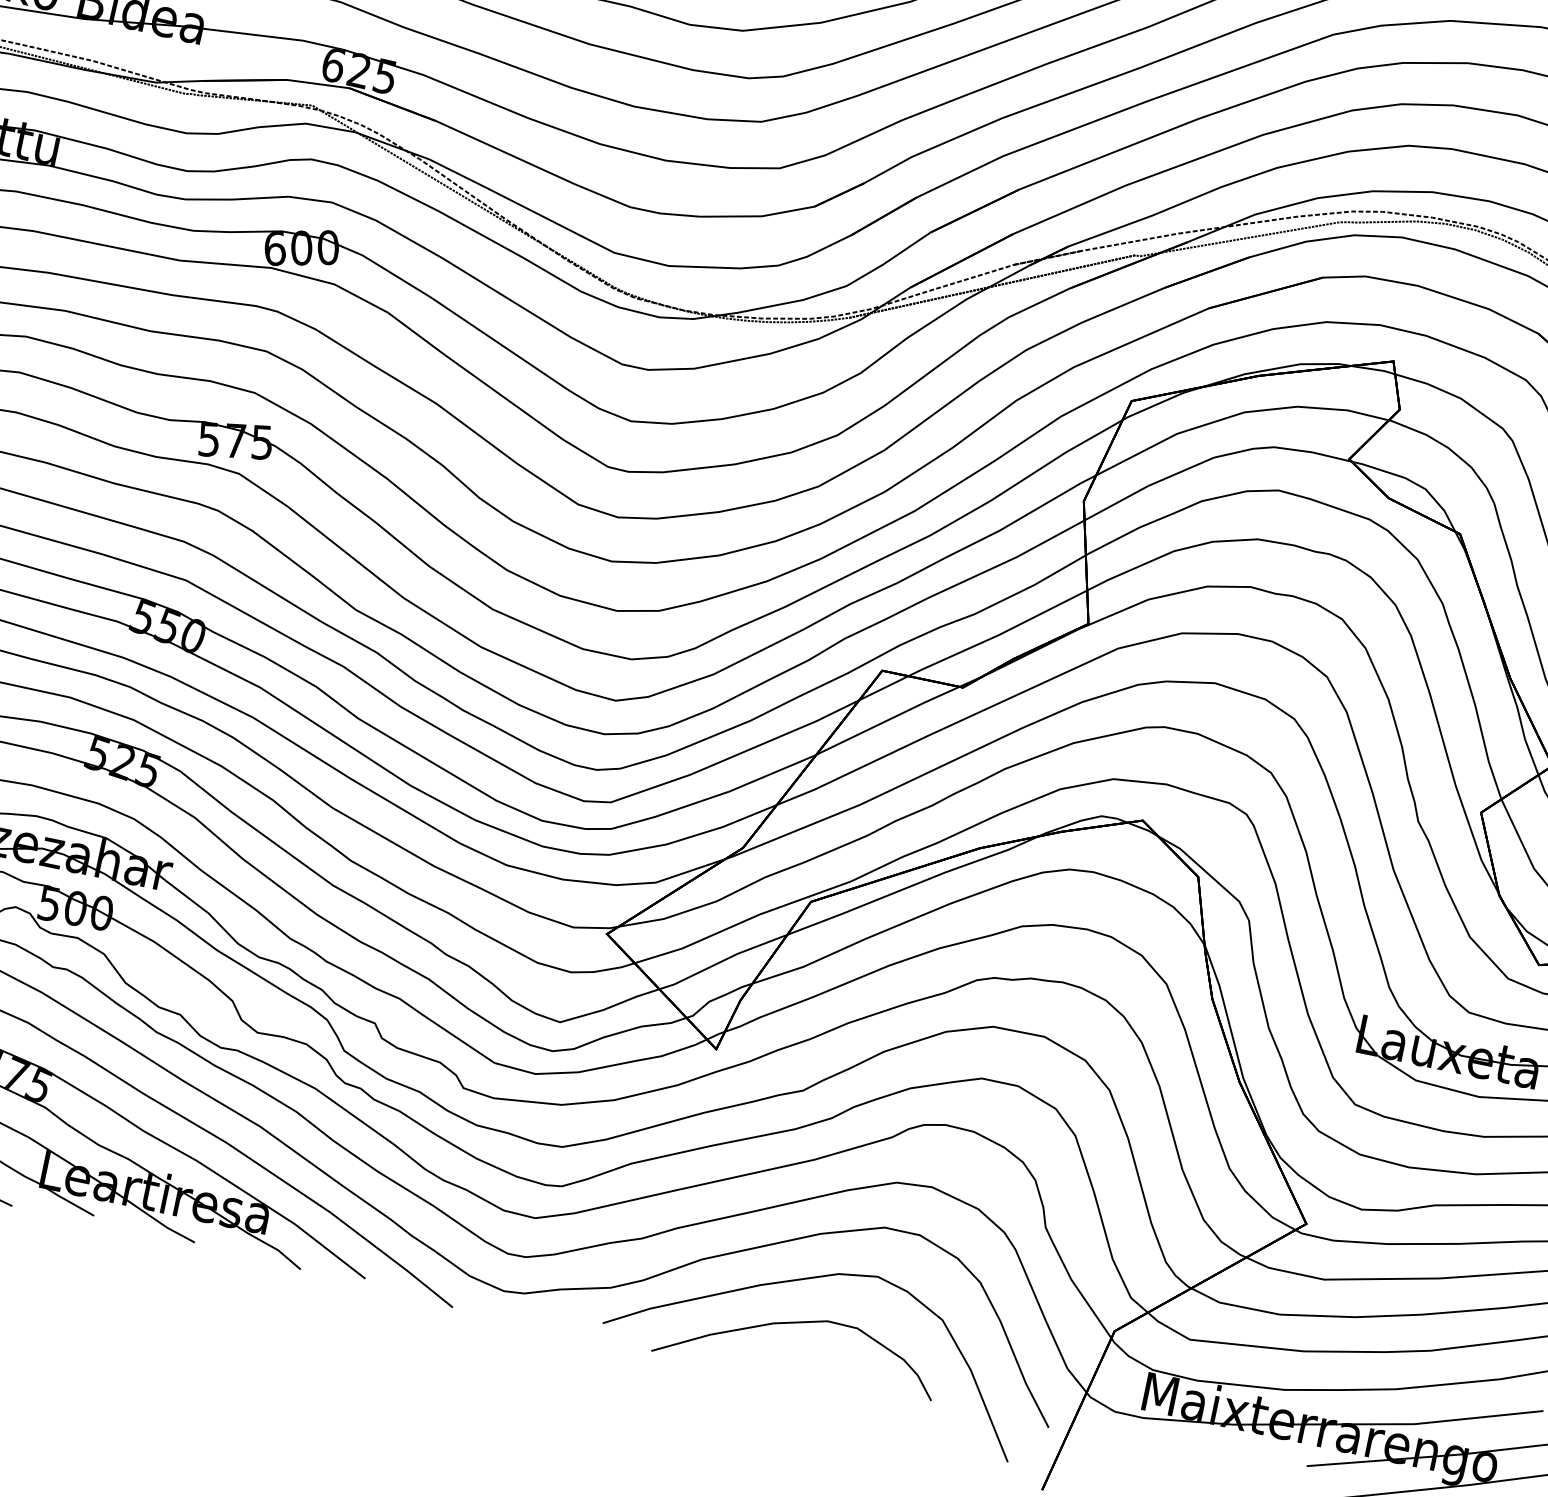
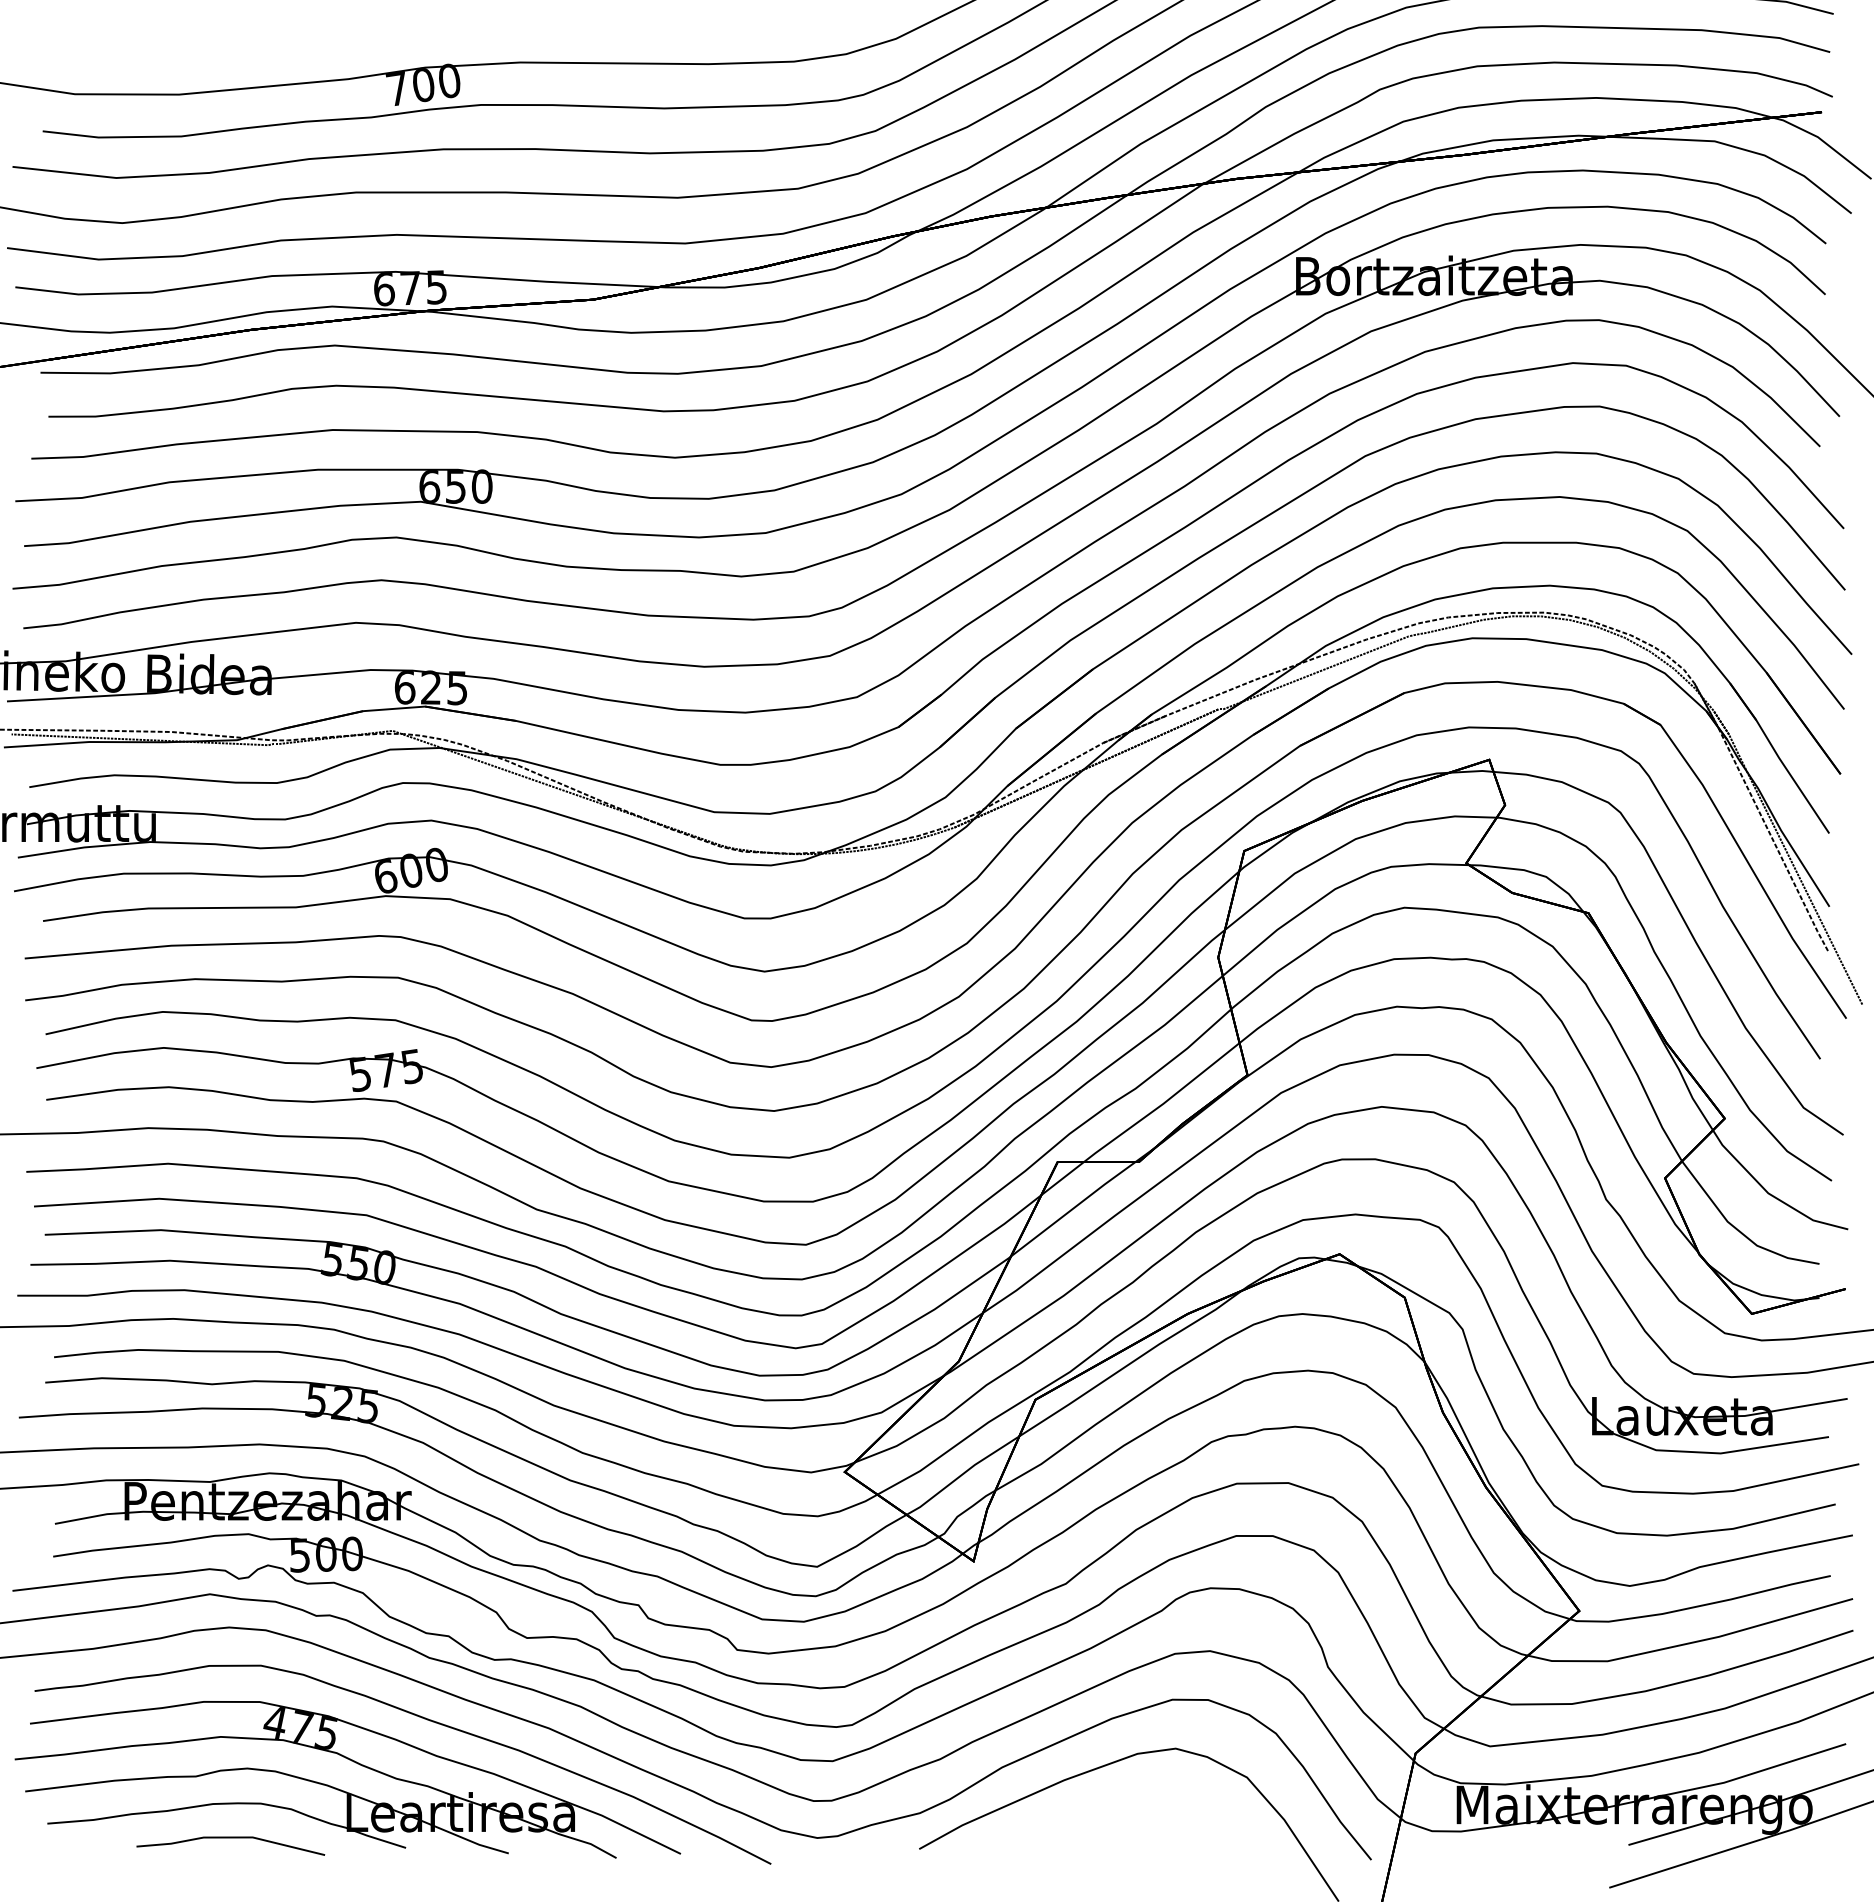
curve: (796, 1323) -> (1106, 1810), removed

